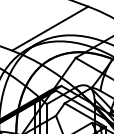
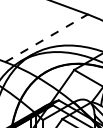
line: (50, 28) -> (46, 38), solid -> dashed

